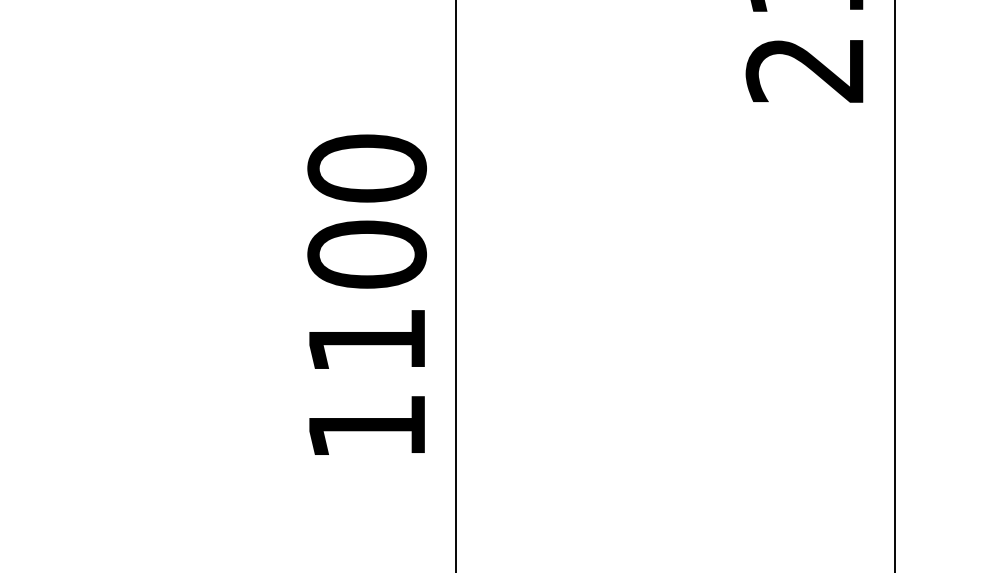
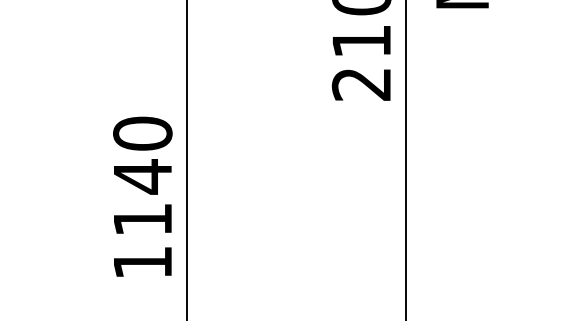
text: (366, 254) -> (142, 176), 1100 -> 1140

